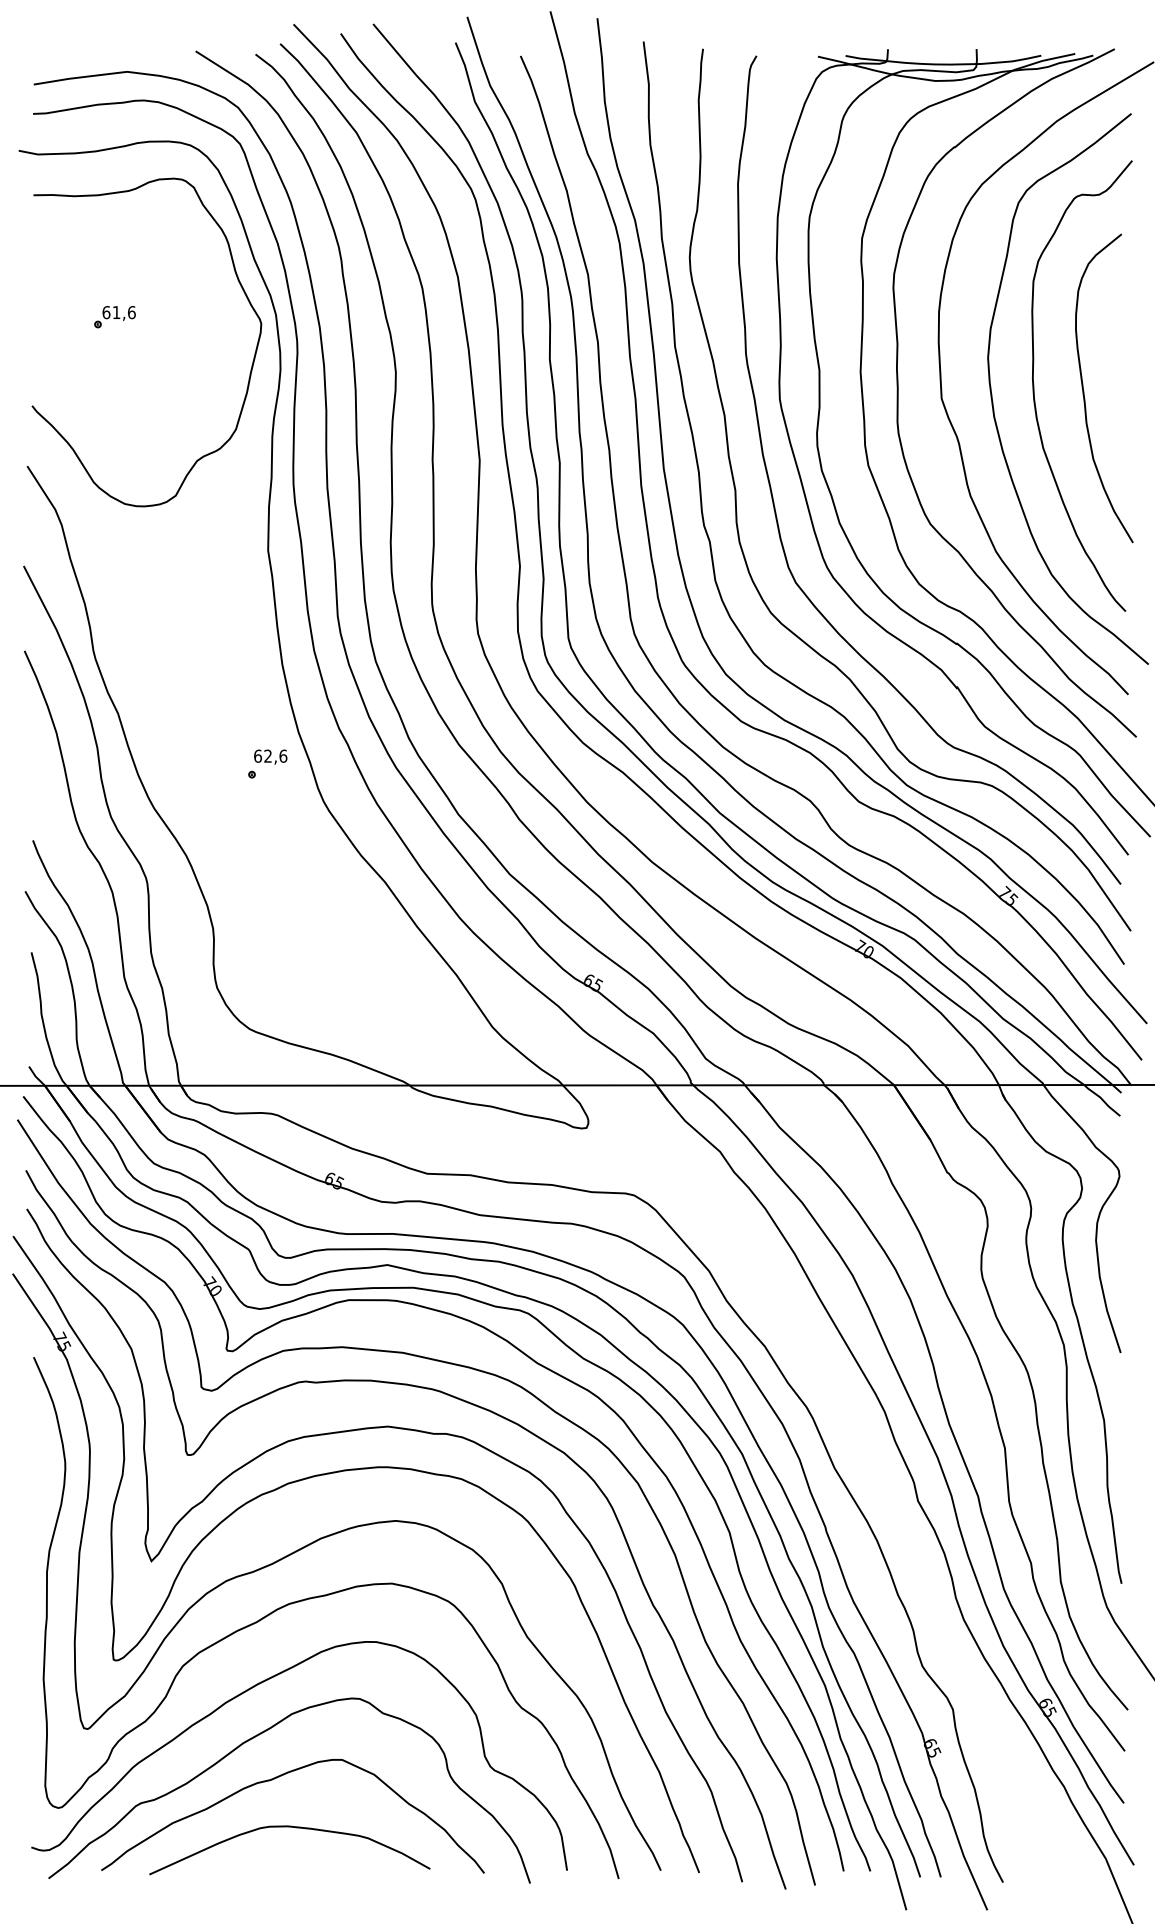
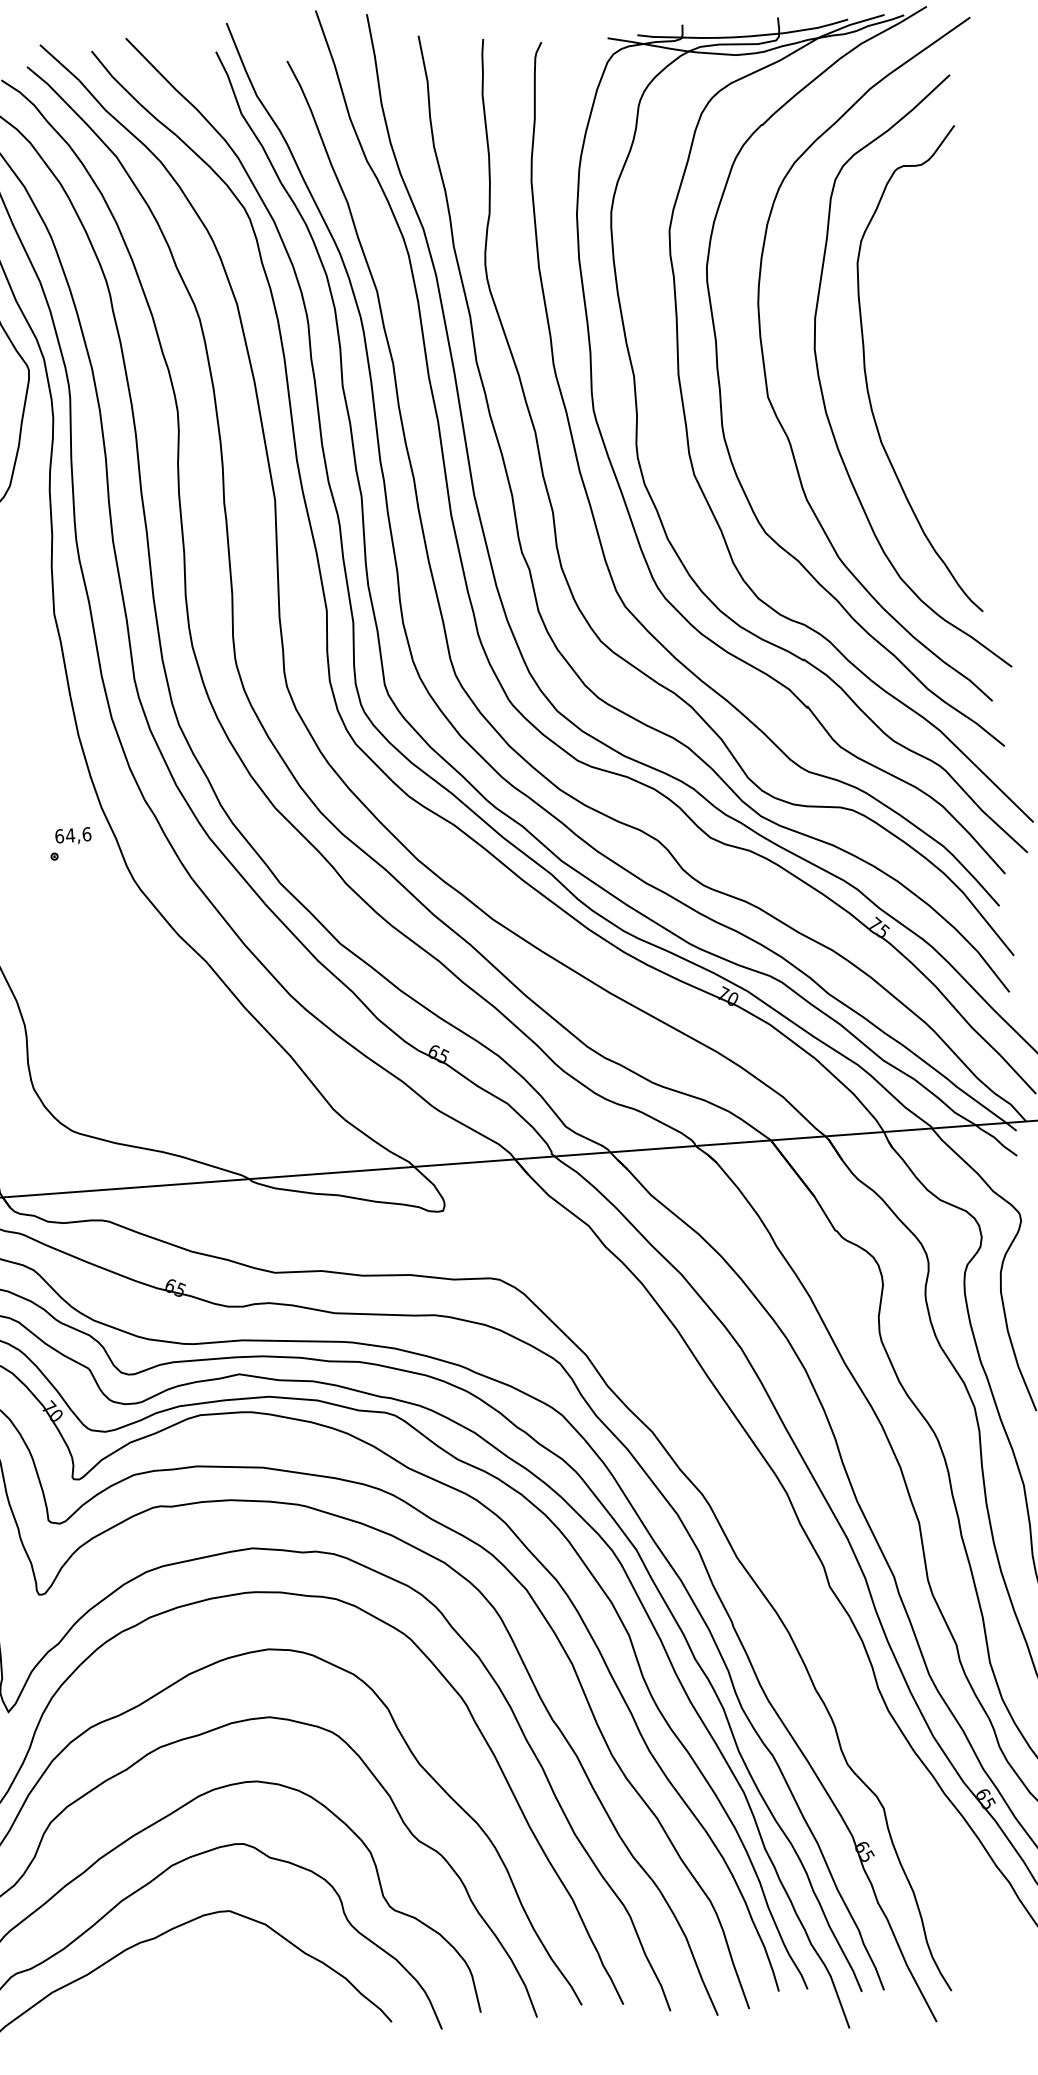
curve: (1084, 391) -> (921, 377), removed
text: (267, 755) -> (69, 834), 62,6 -> 64,6
curve: (295, 1828) -> (184, 1988), removed

